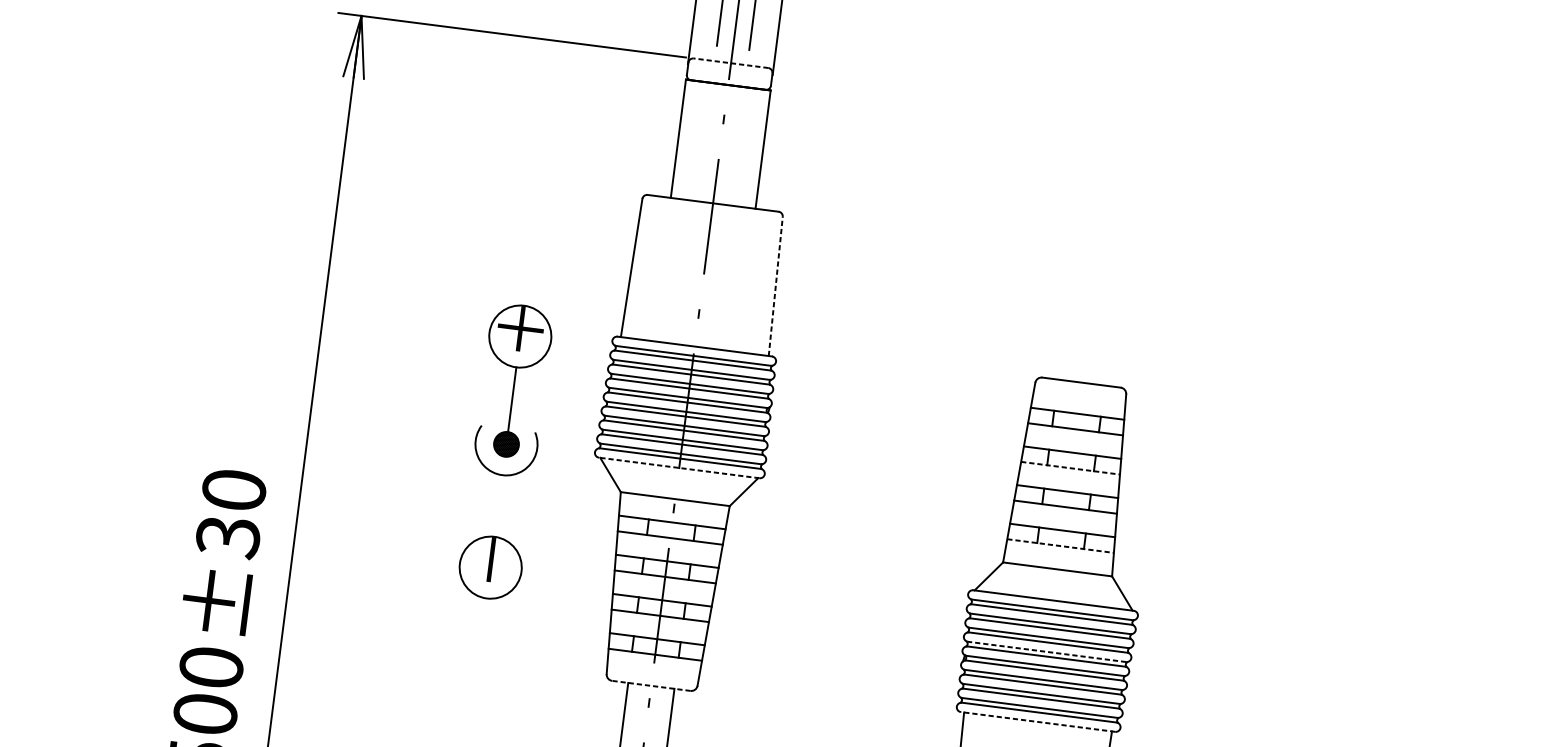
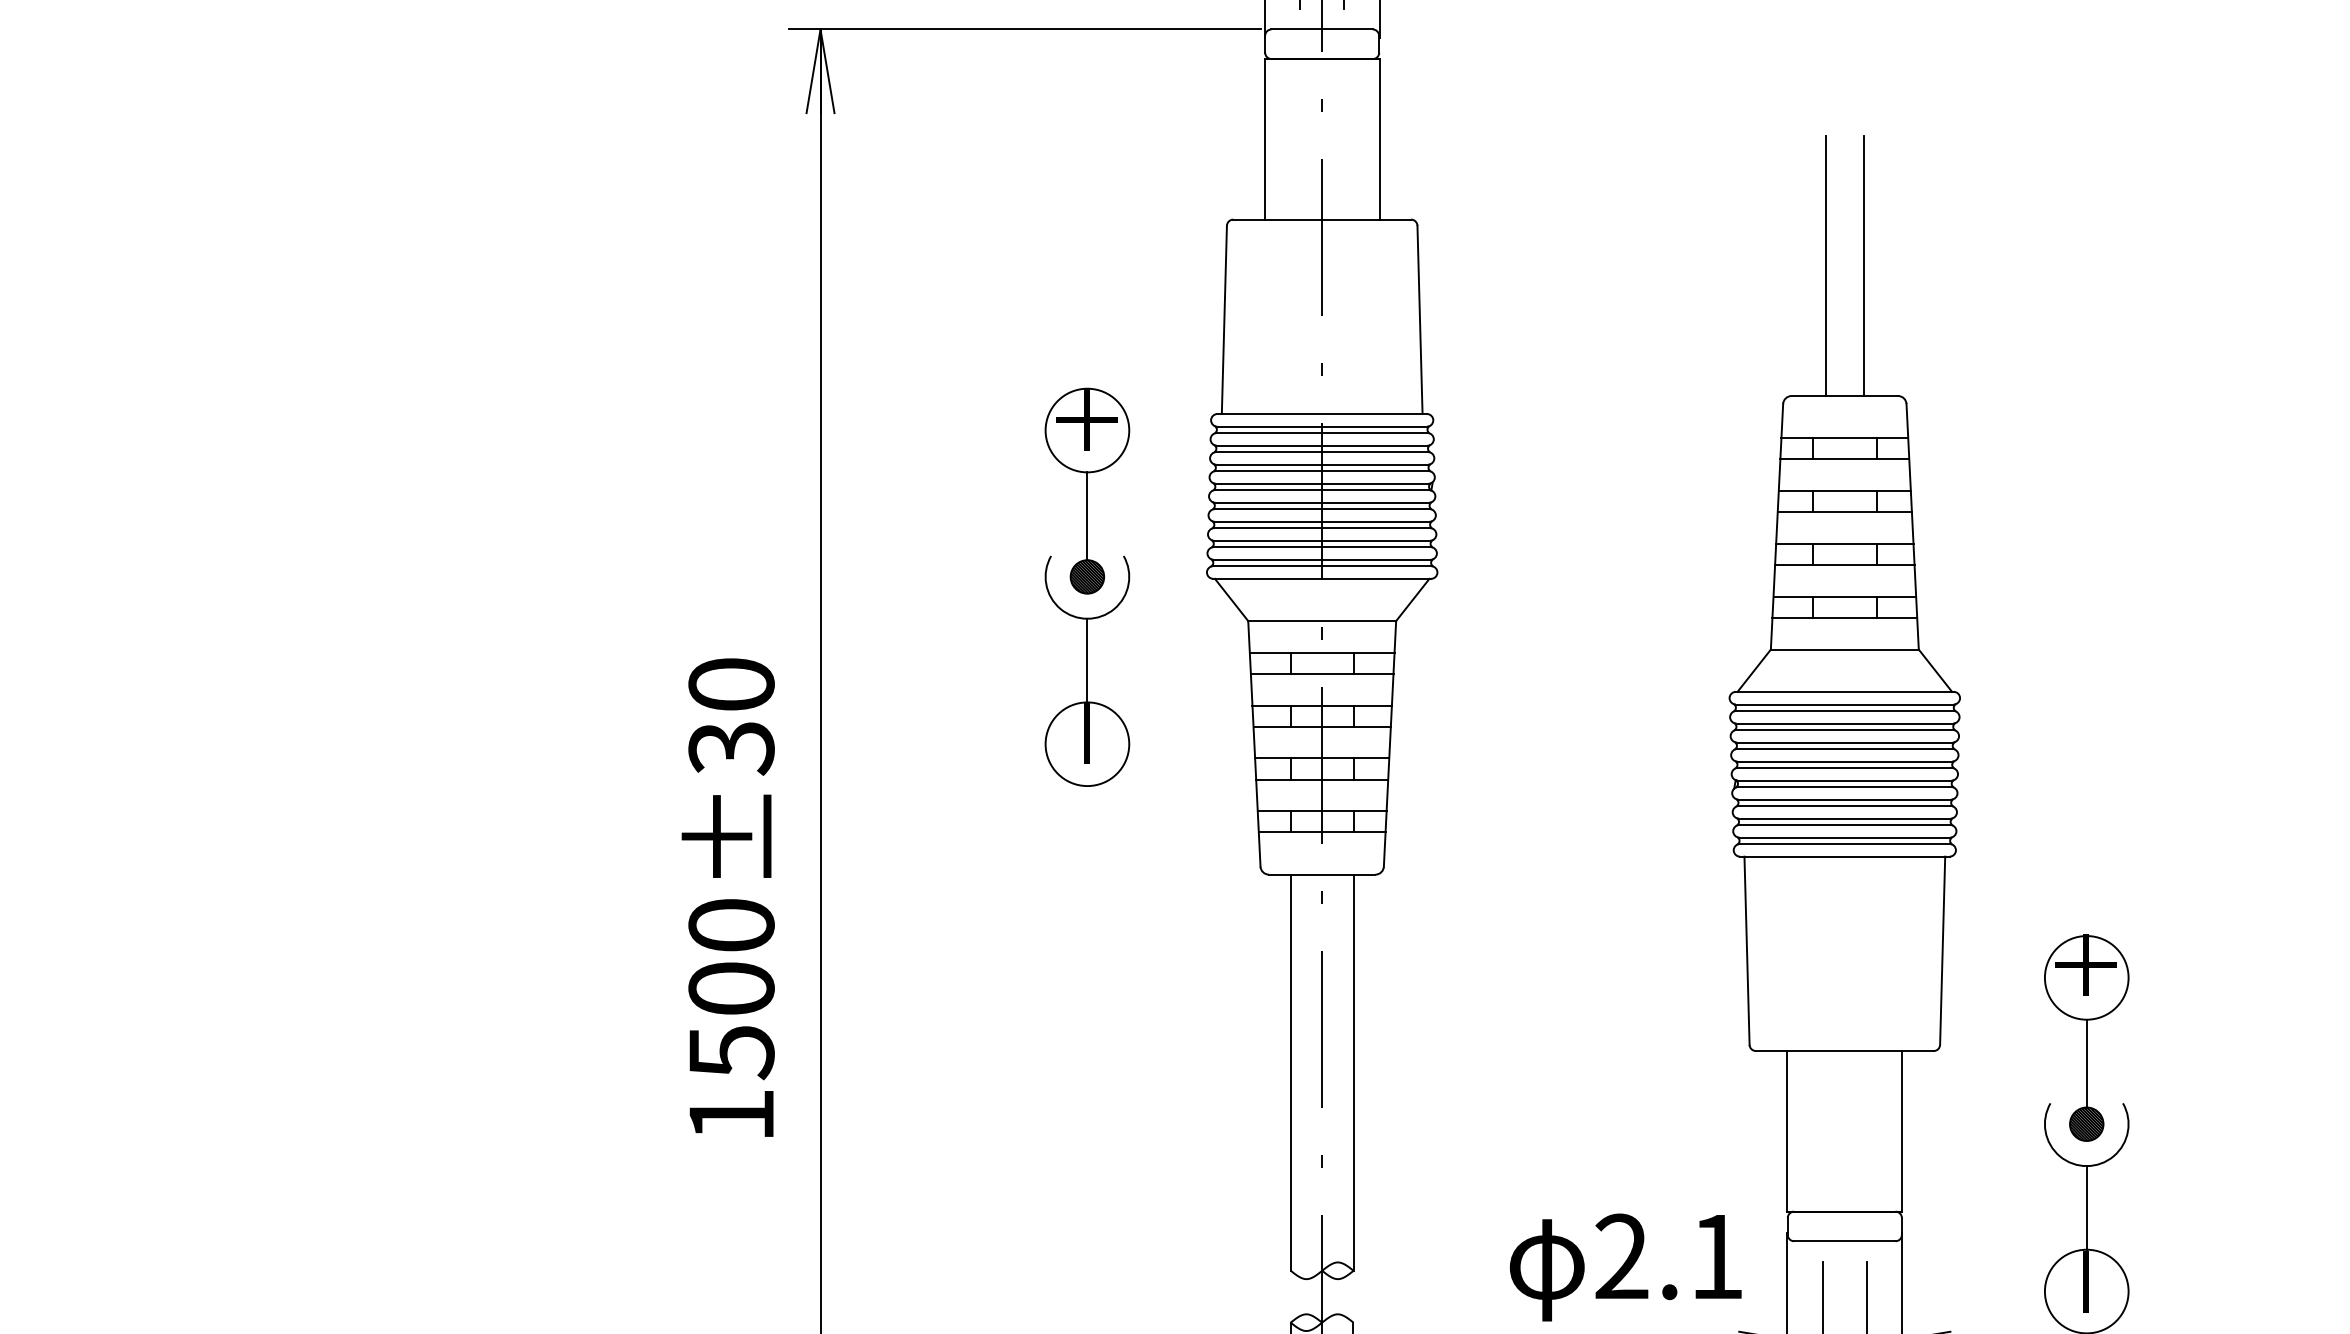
line: (731, 63) -> (1322, 29), dashed -> solid
line: (1080, 284) -> (1826, 265), added
line: (775, 286) -> (1419, 319), dashed -> solid
line: (1107, 288) -> (1863, 265), added
line: (679, 467) -> (1322, 578), dashed -> solid
line: (1071, 468) -> (1845, 512), dashed -> solid
line: (498, 505) -> (1087, 660), added
line: (1061, 545) -> (1845, 617), dashed -> solid
line: (1046, 651) -> (1844, 761), dashed -> solid
line: (650, 685) -> (1321, 874), dashed -> solid
line: (1037, 721) -> (1844, 856), dashed -> solid

